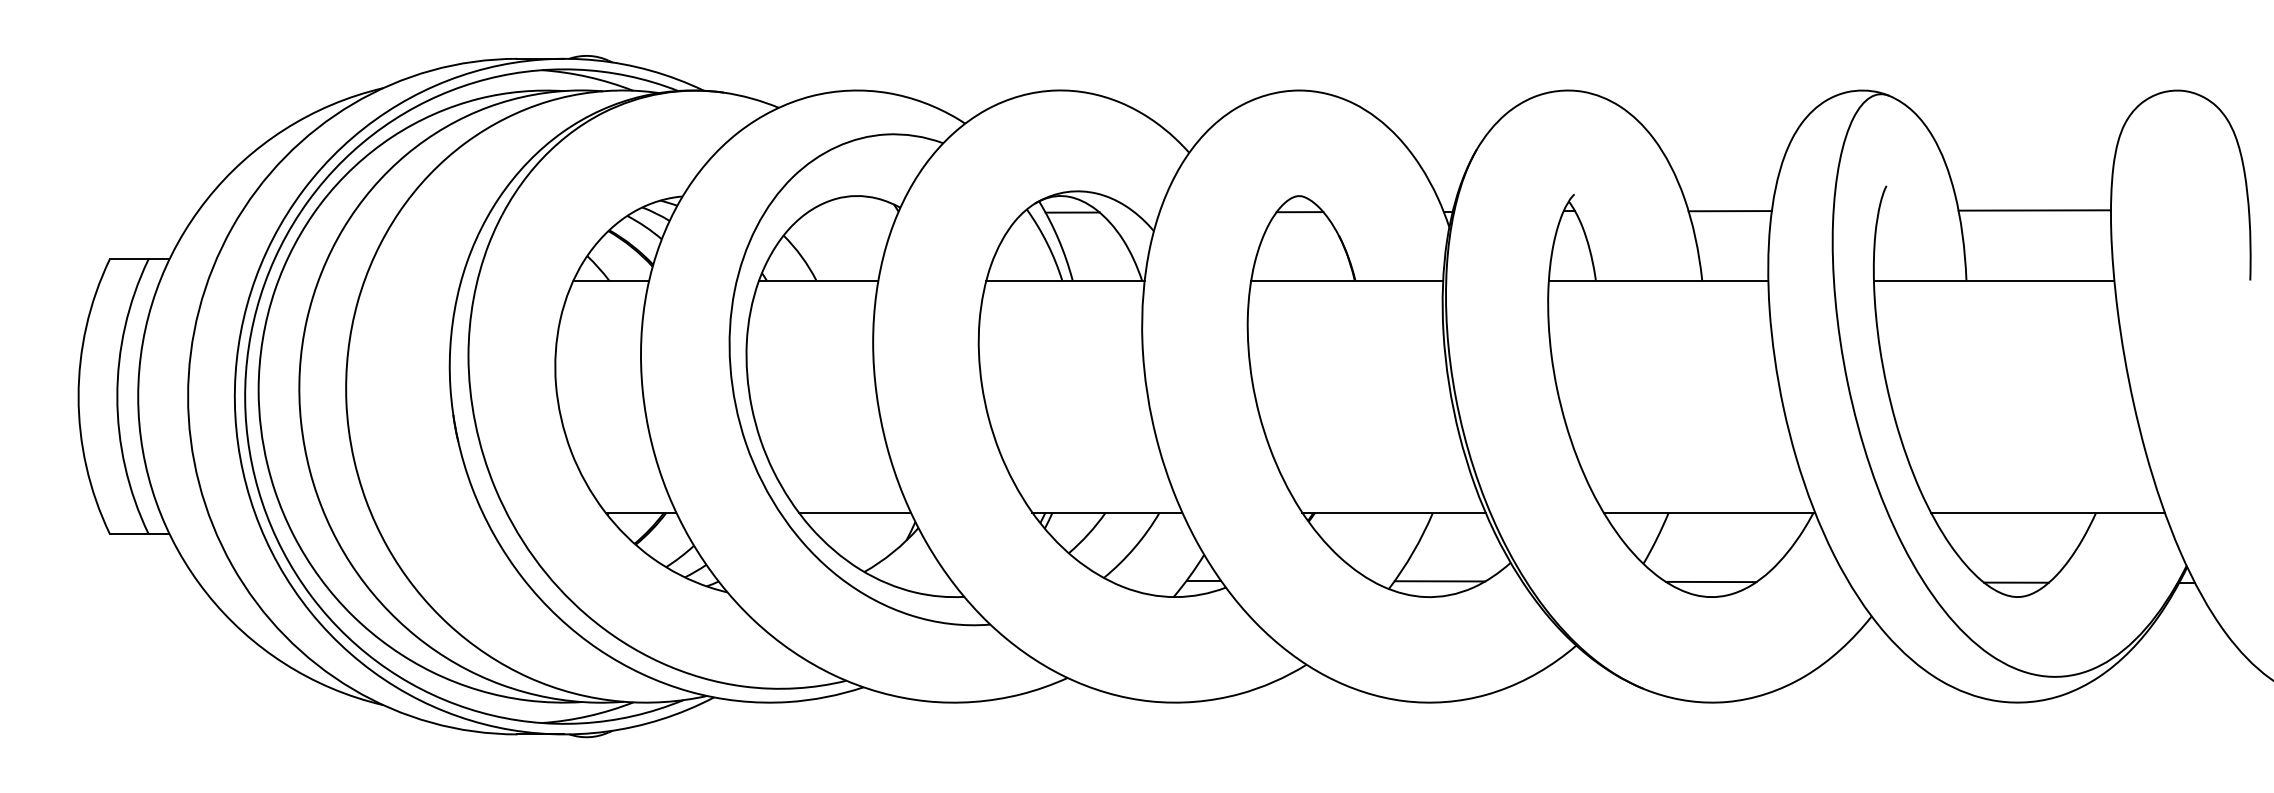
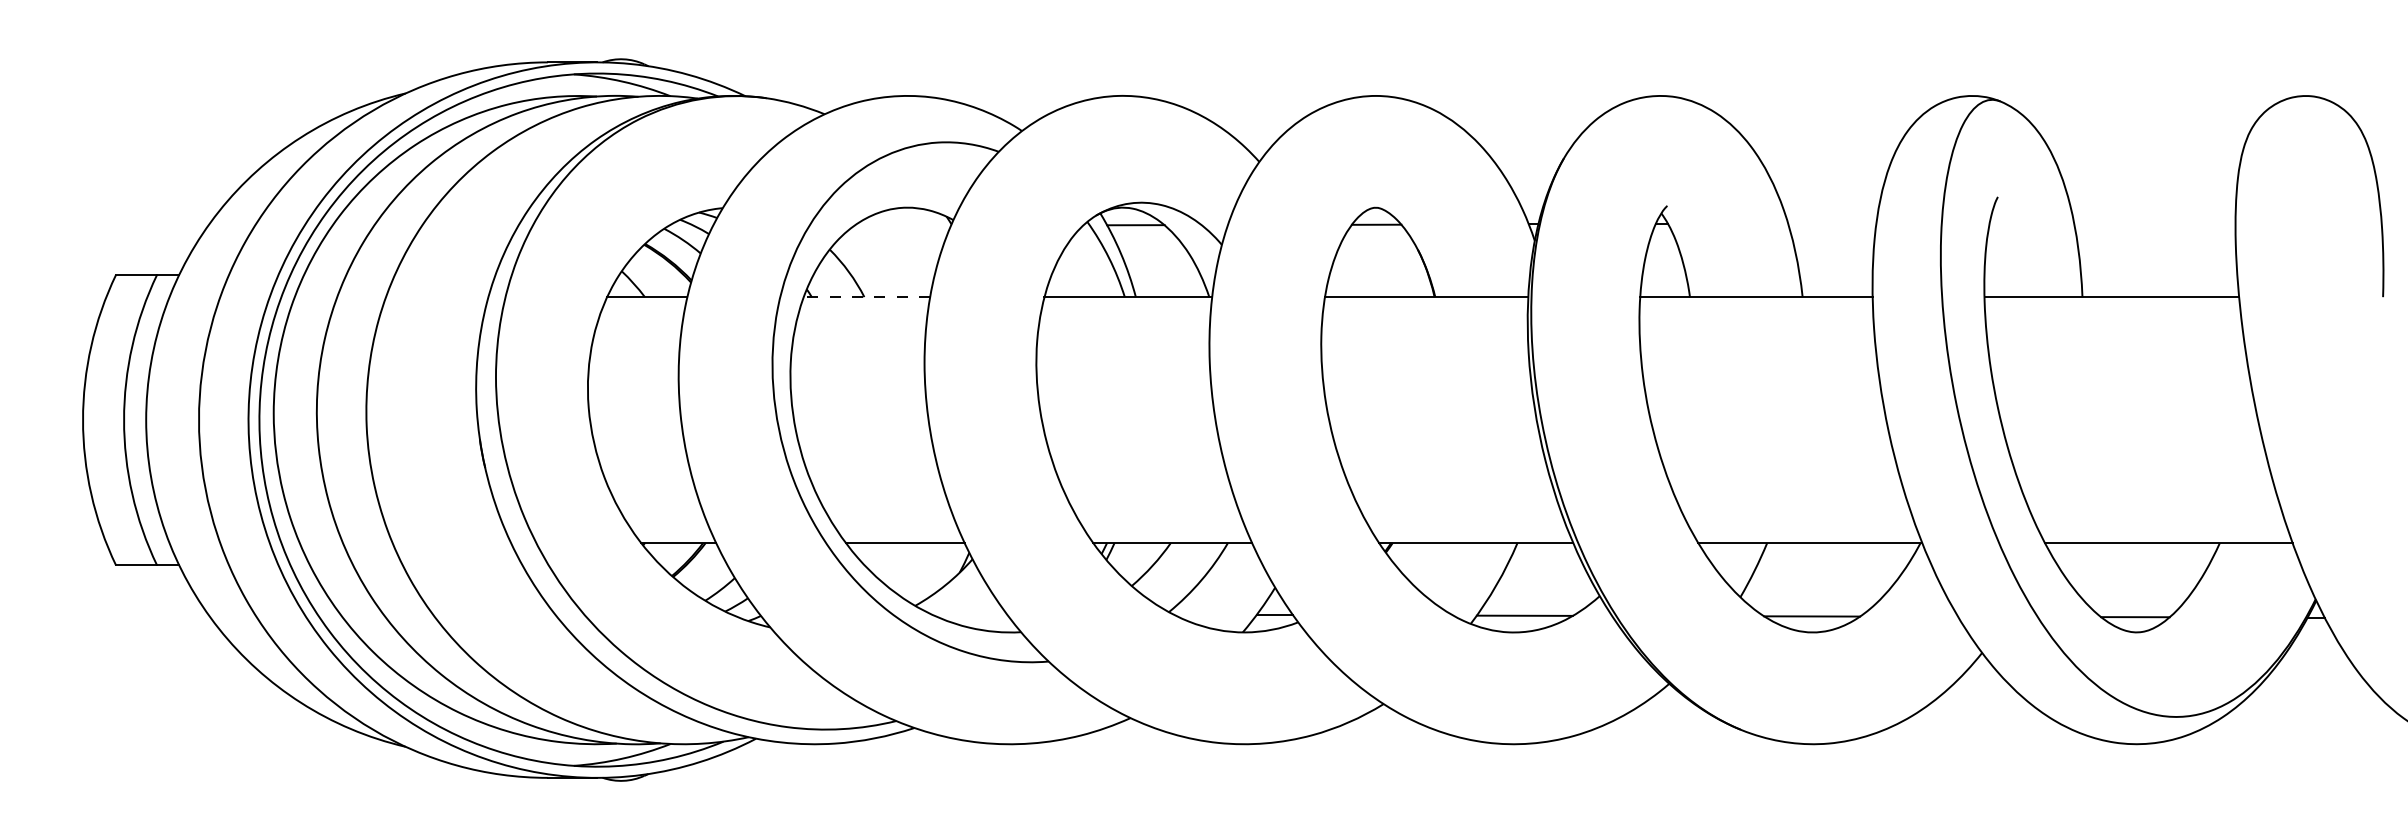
line: (2034, 210) -> (2154, 223), removed
line: (1729, 211) -> (1831, 224), removed
line: (818, 280) -> (866, 297), solid -> dashed

